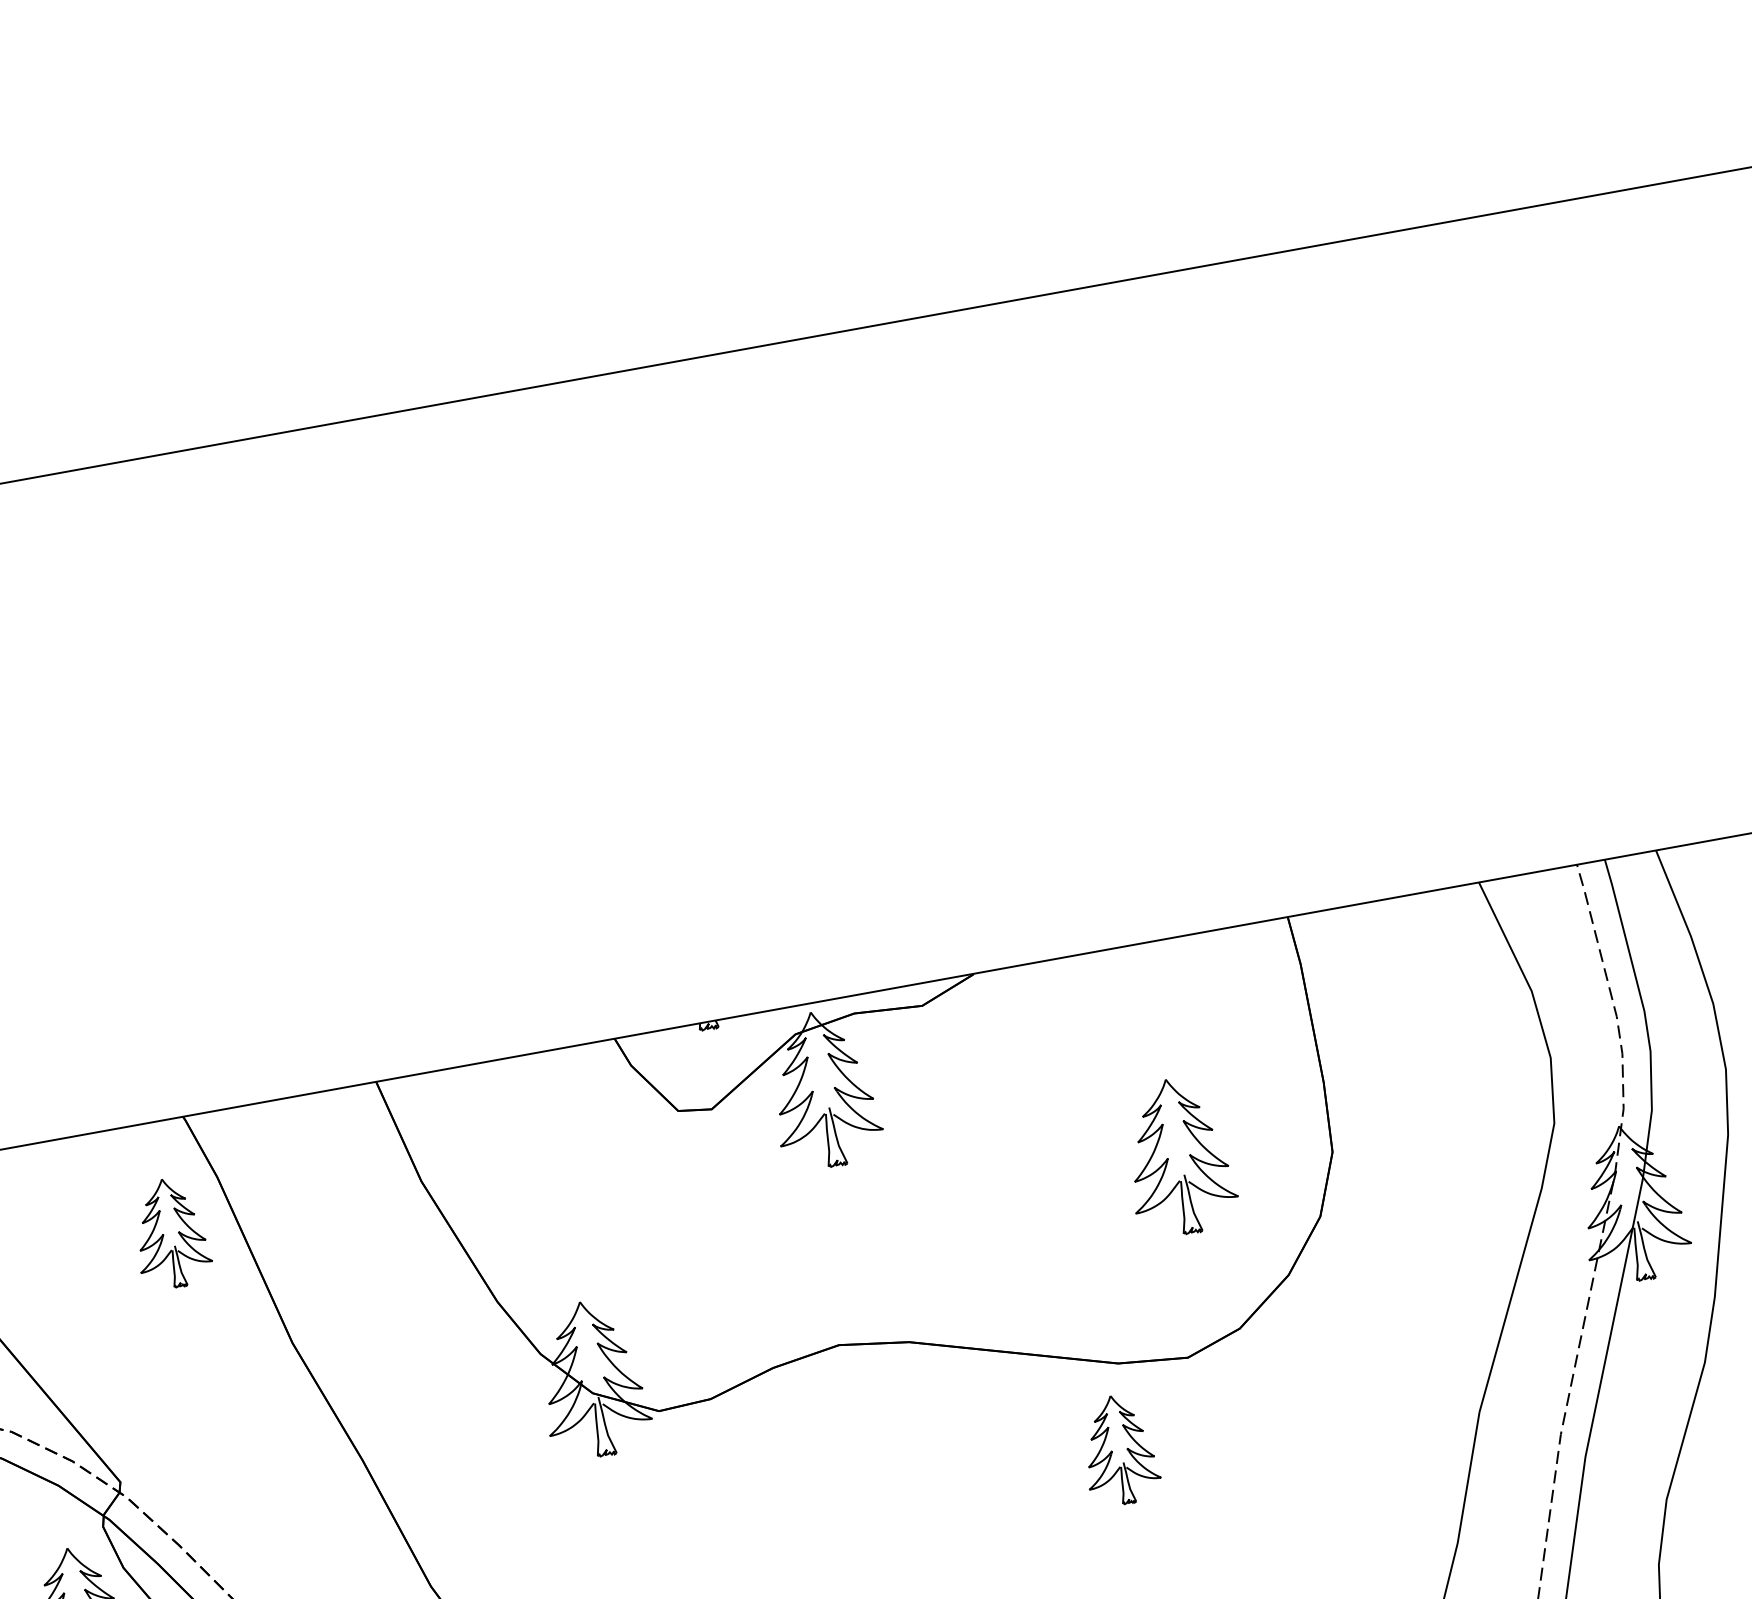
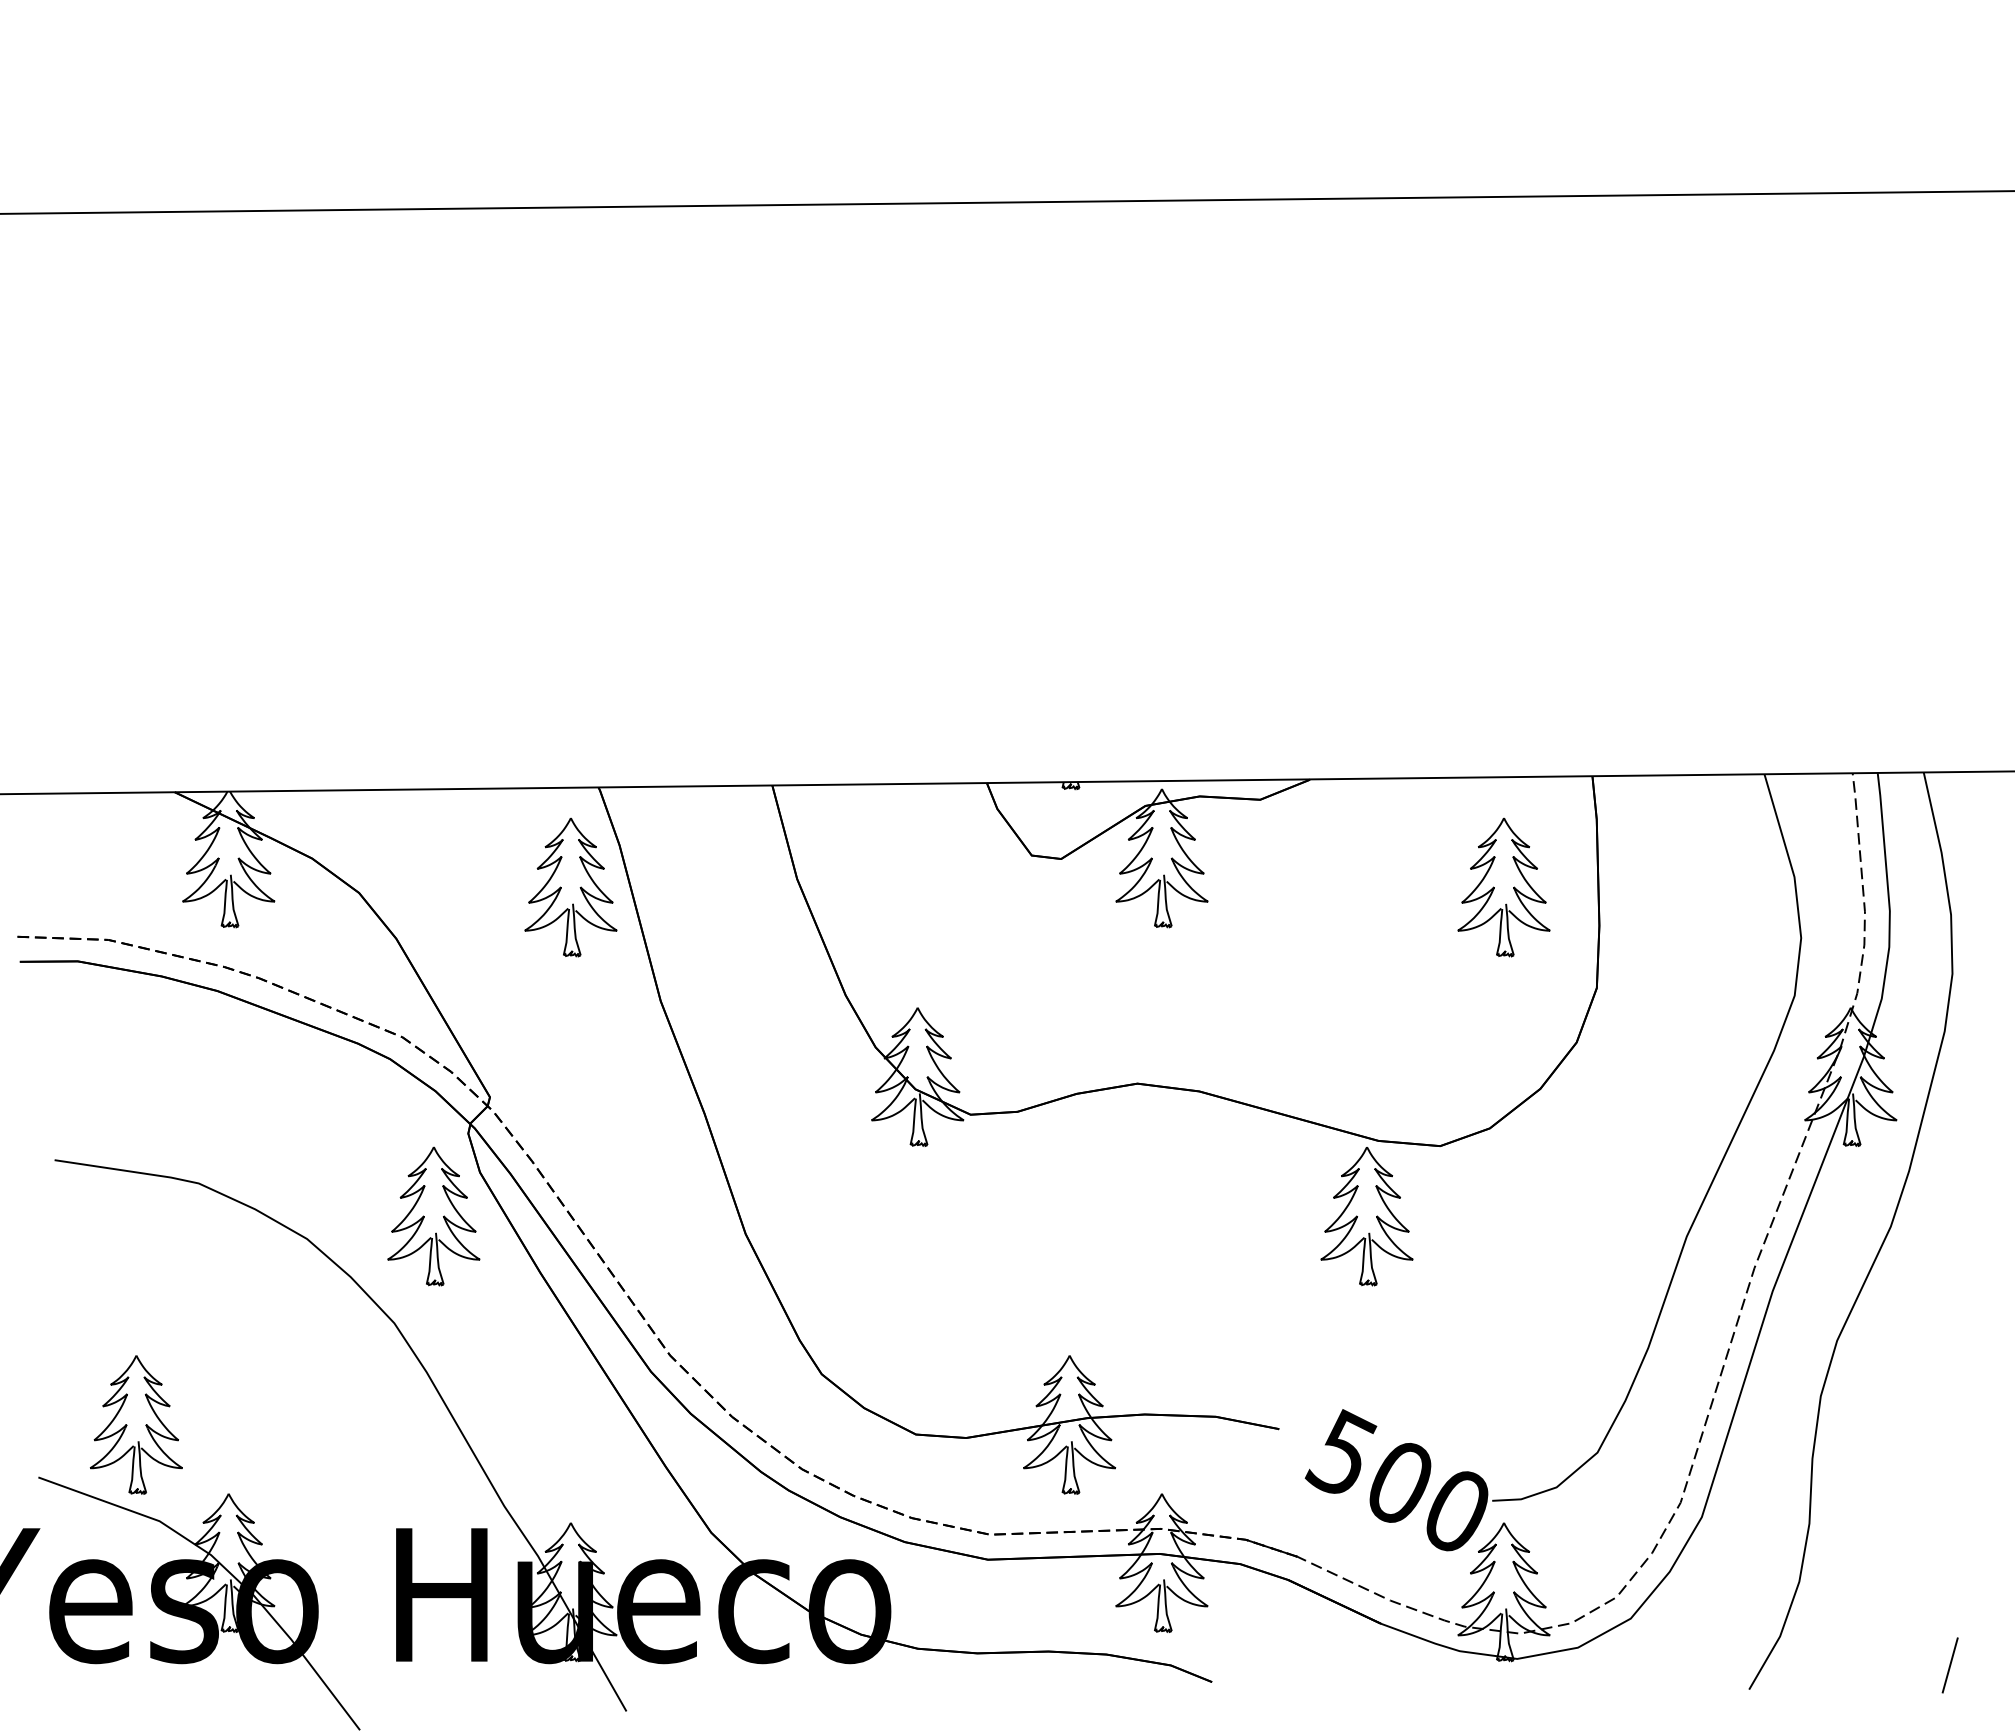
part: (1178, 1156) -> (1503, 887), moved
part: (170, 1233) -> (570, 887), size x1.43
part: (1119, 1449) -> (1366, 1216), size x1.43

